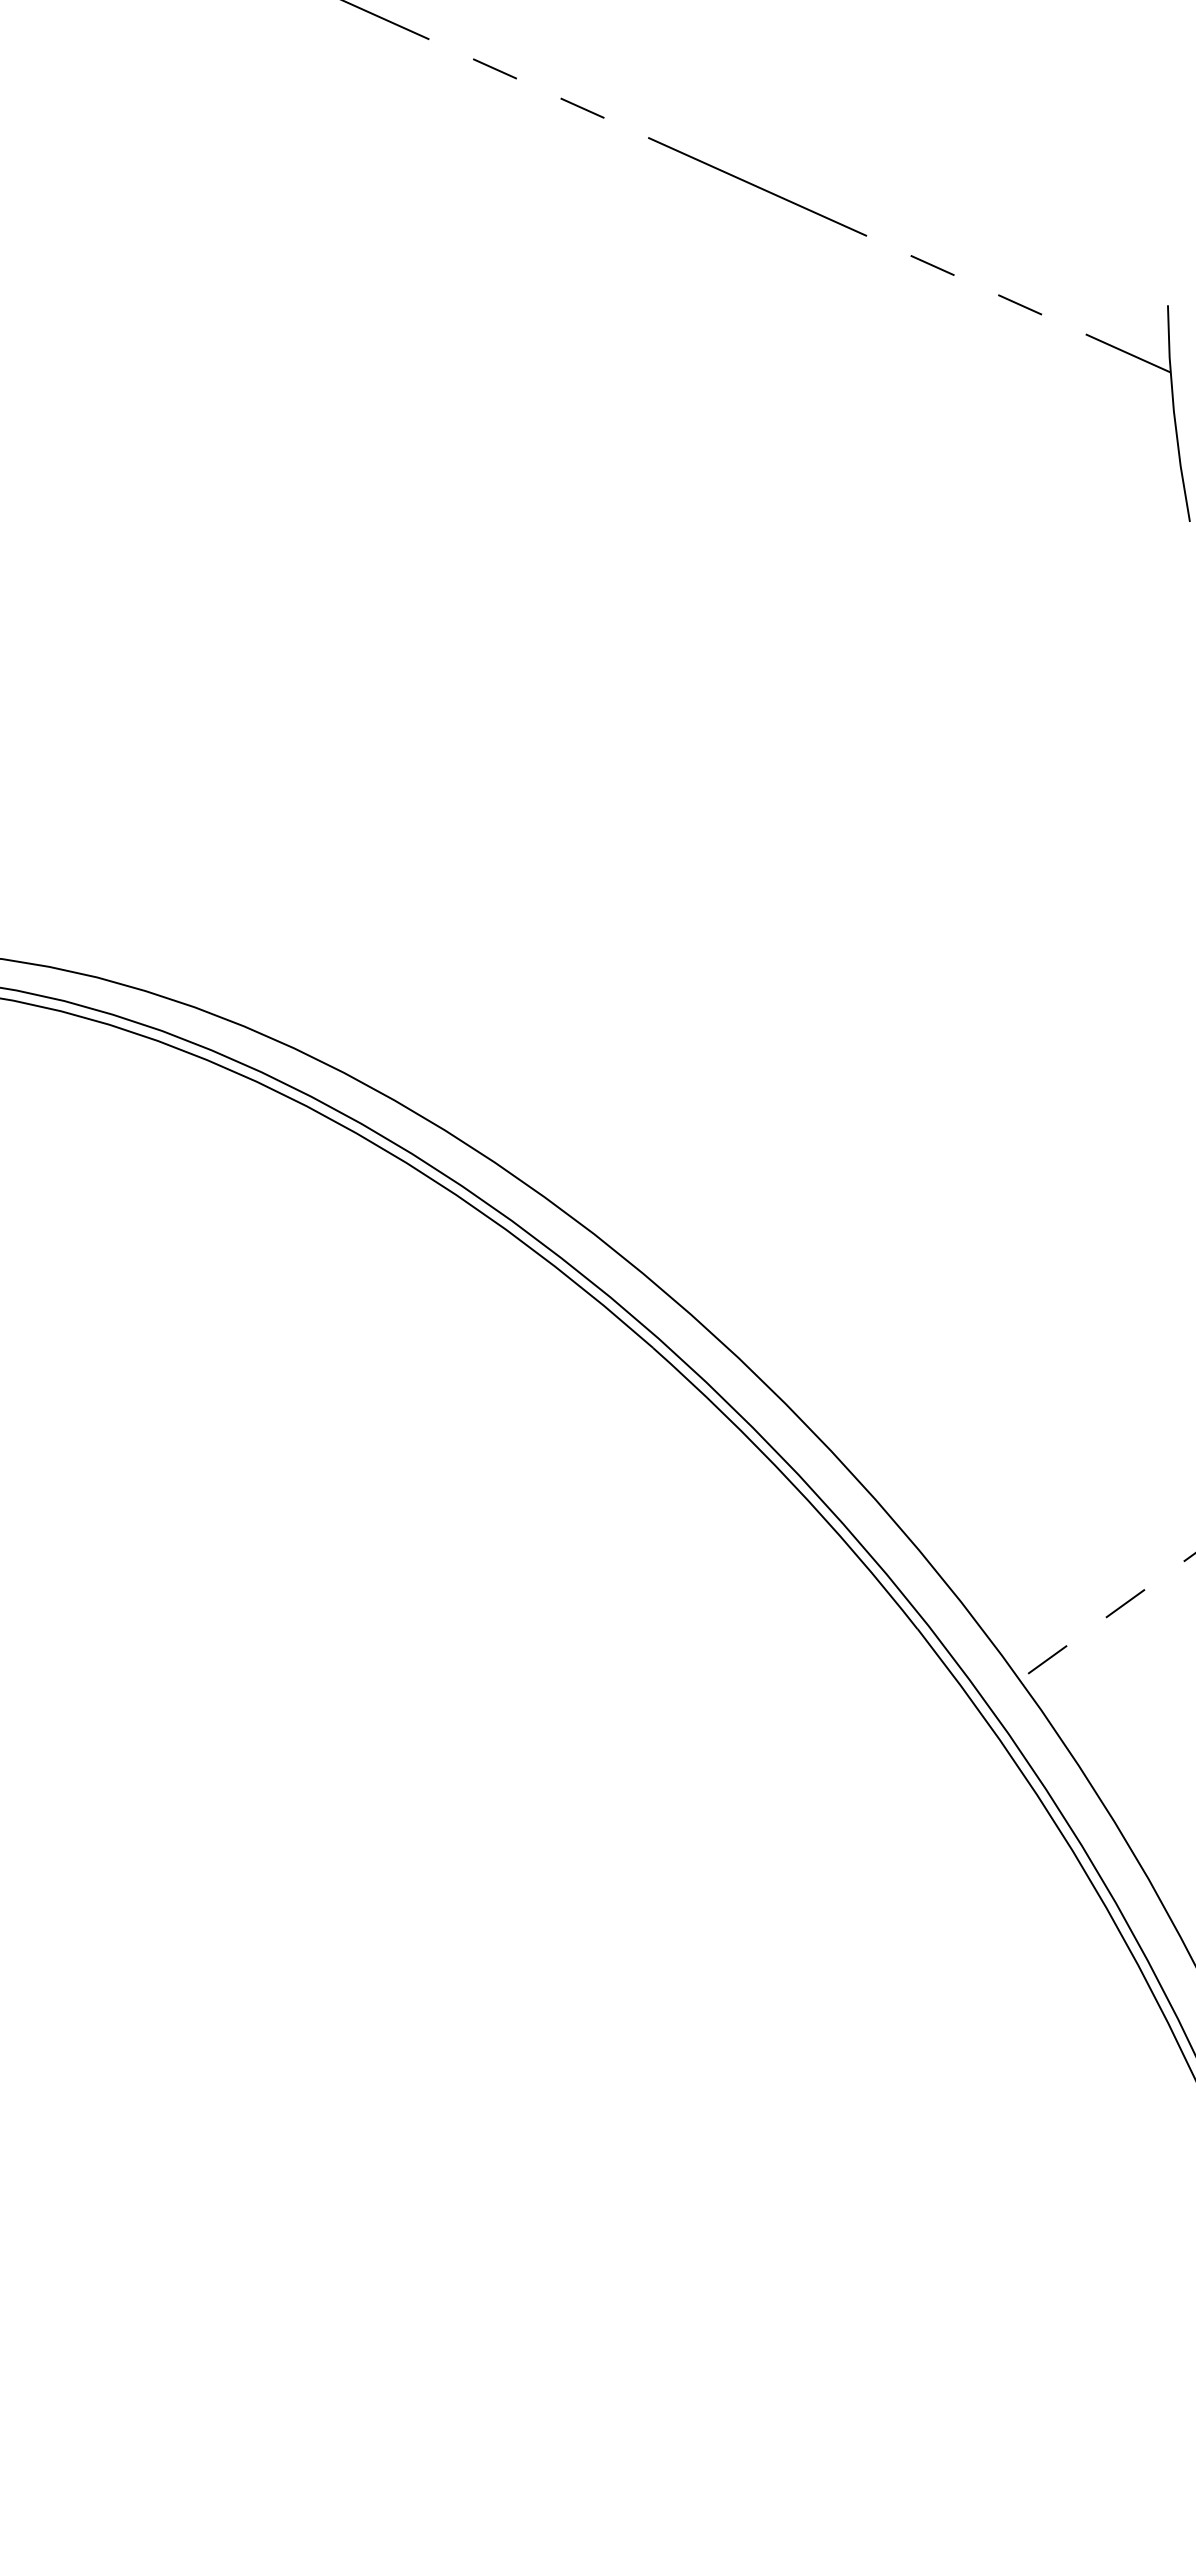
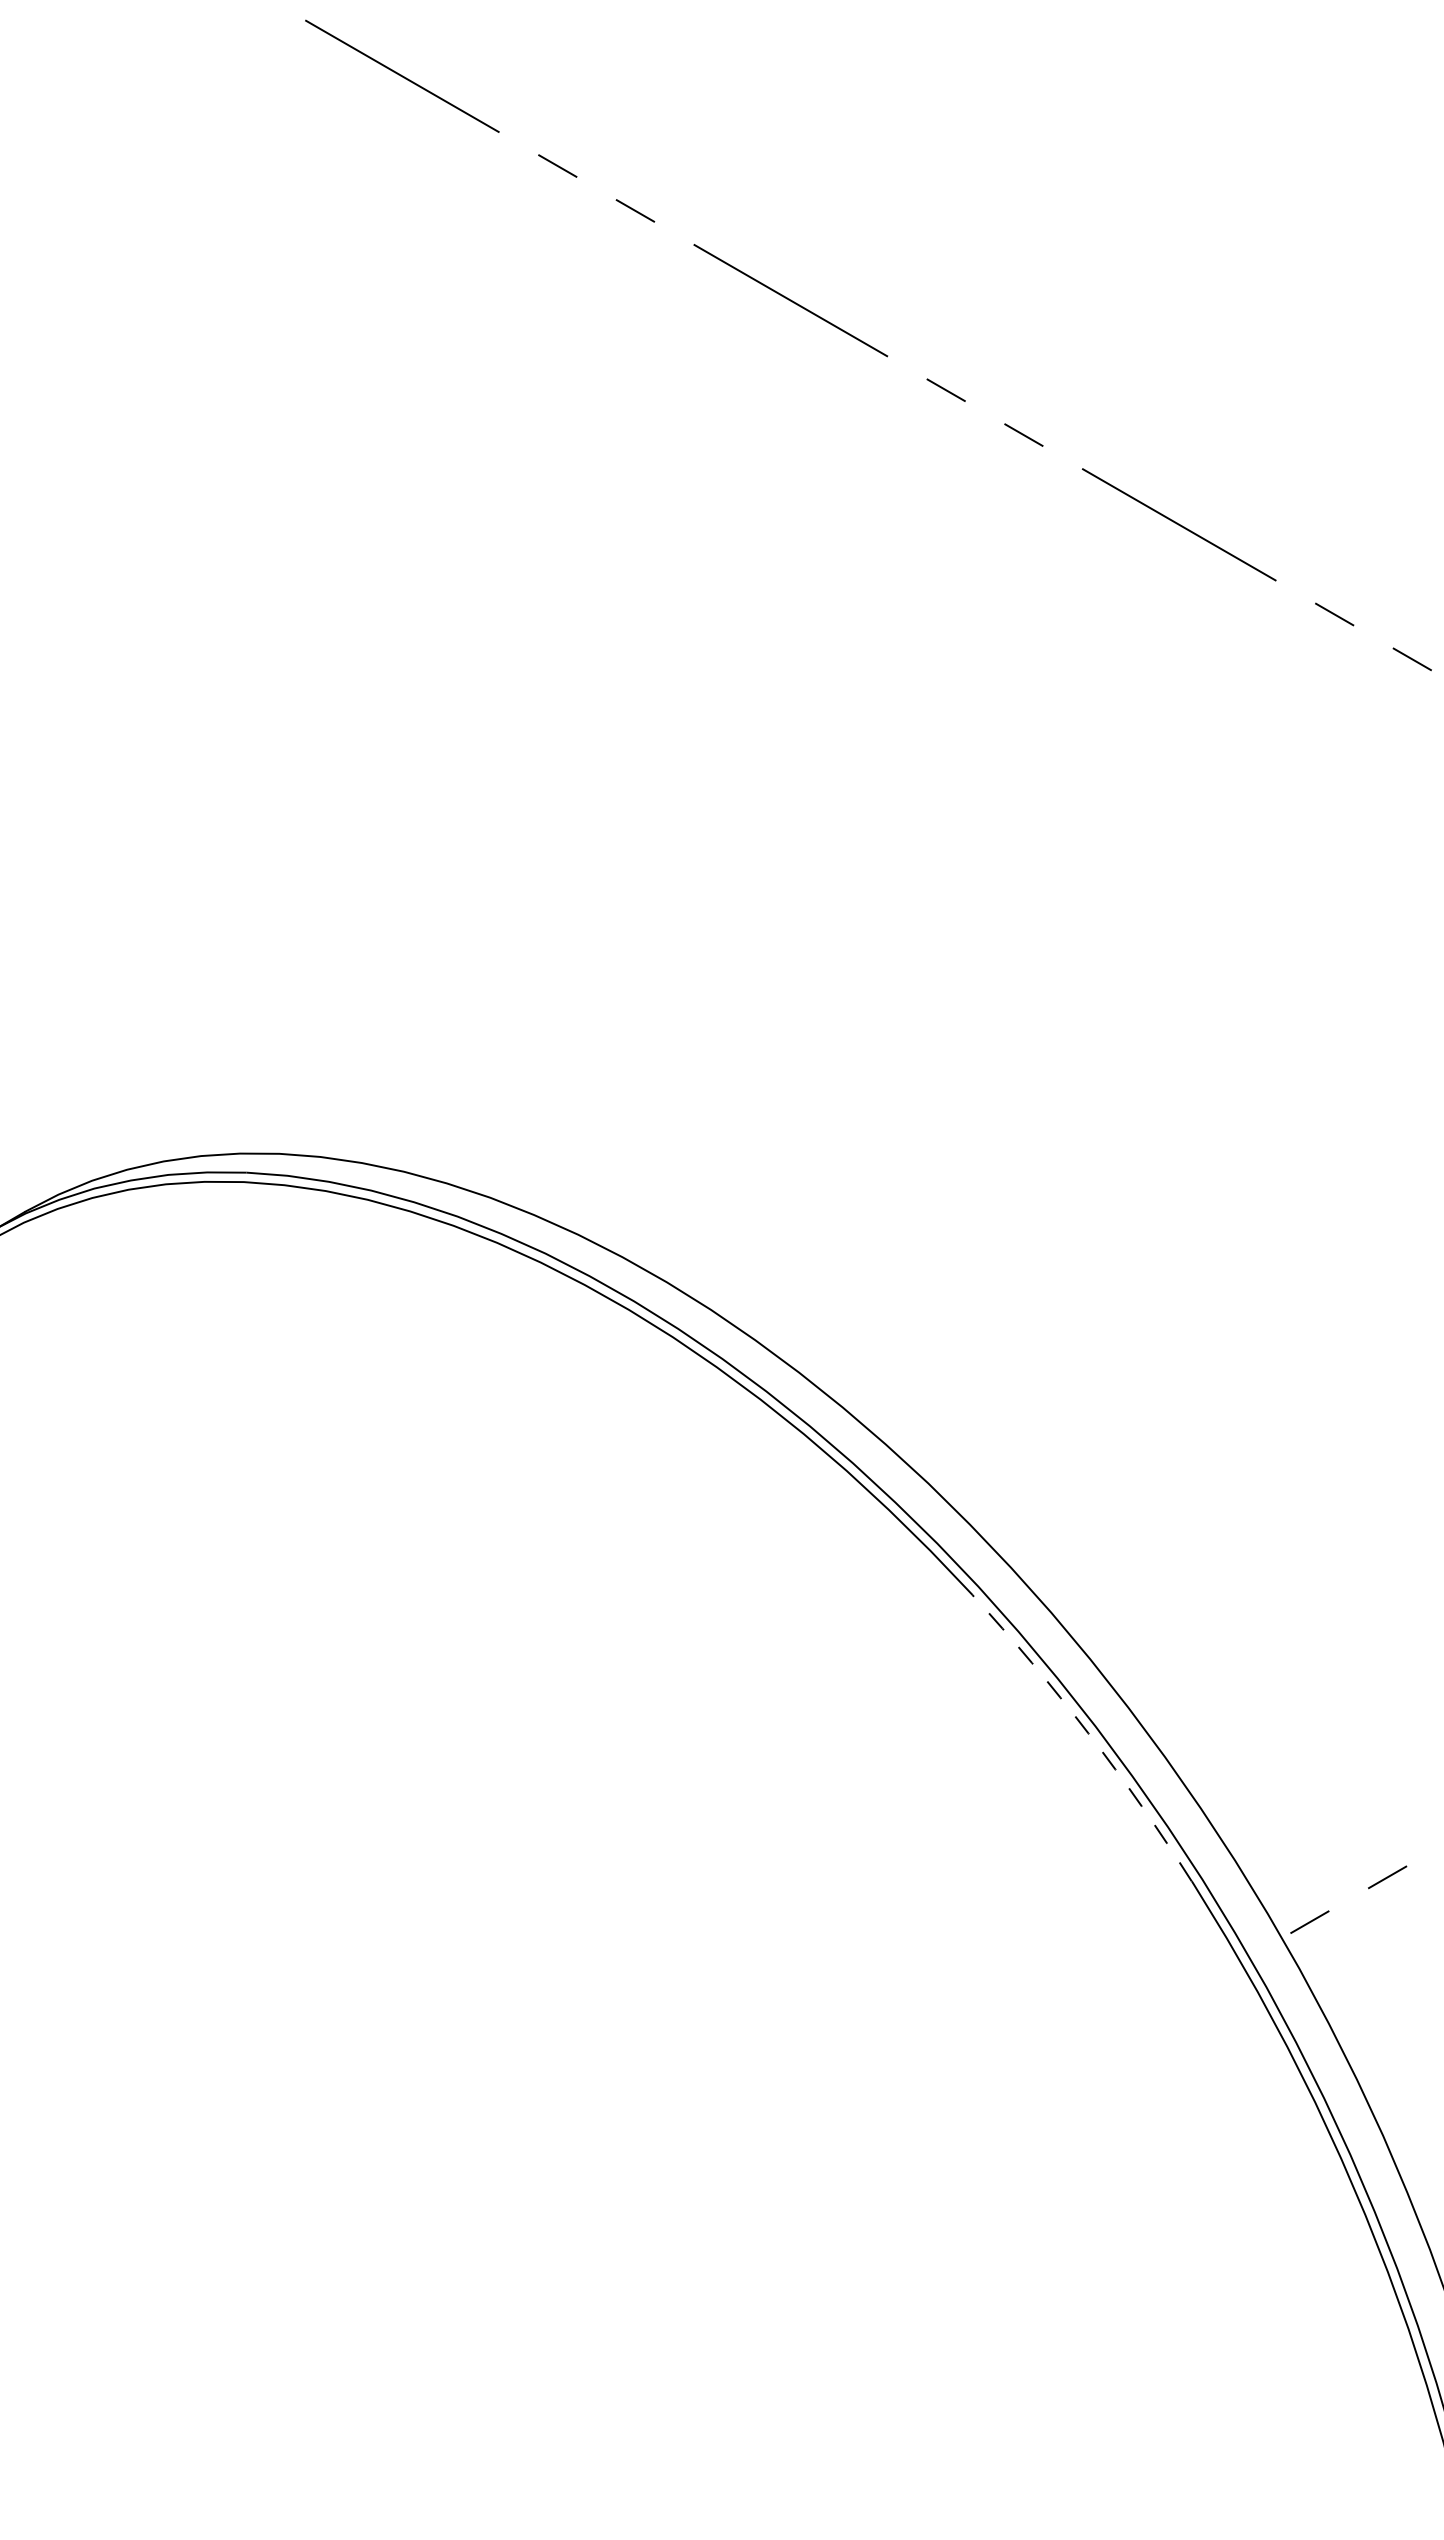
arc: (791, 1482) -> (1088, 1733), solid -> dashed

